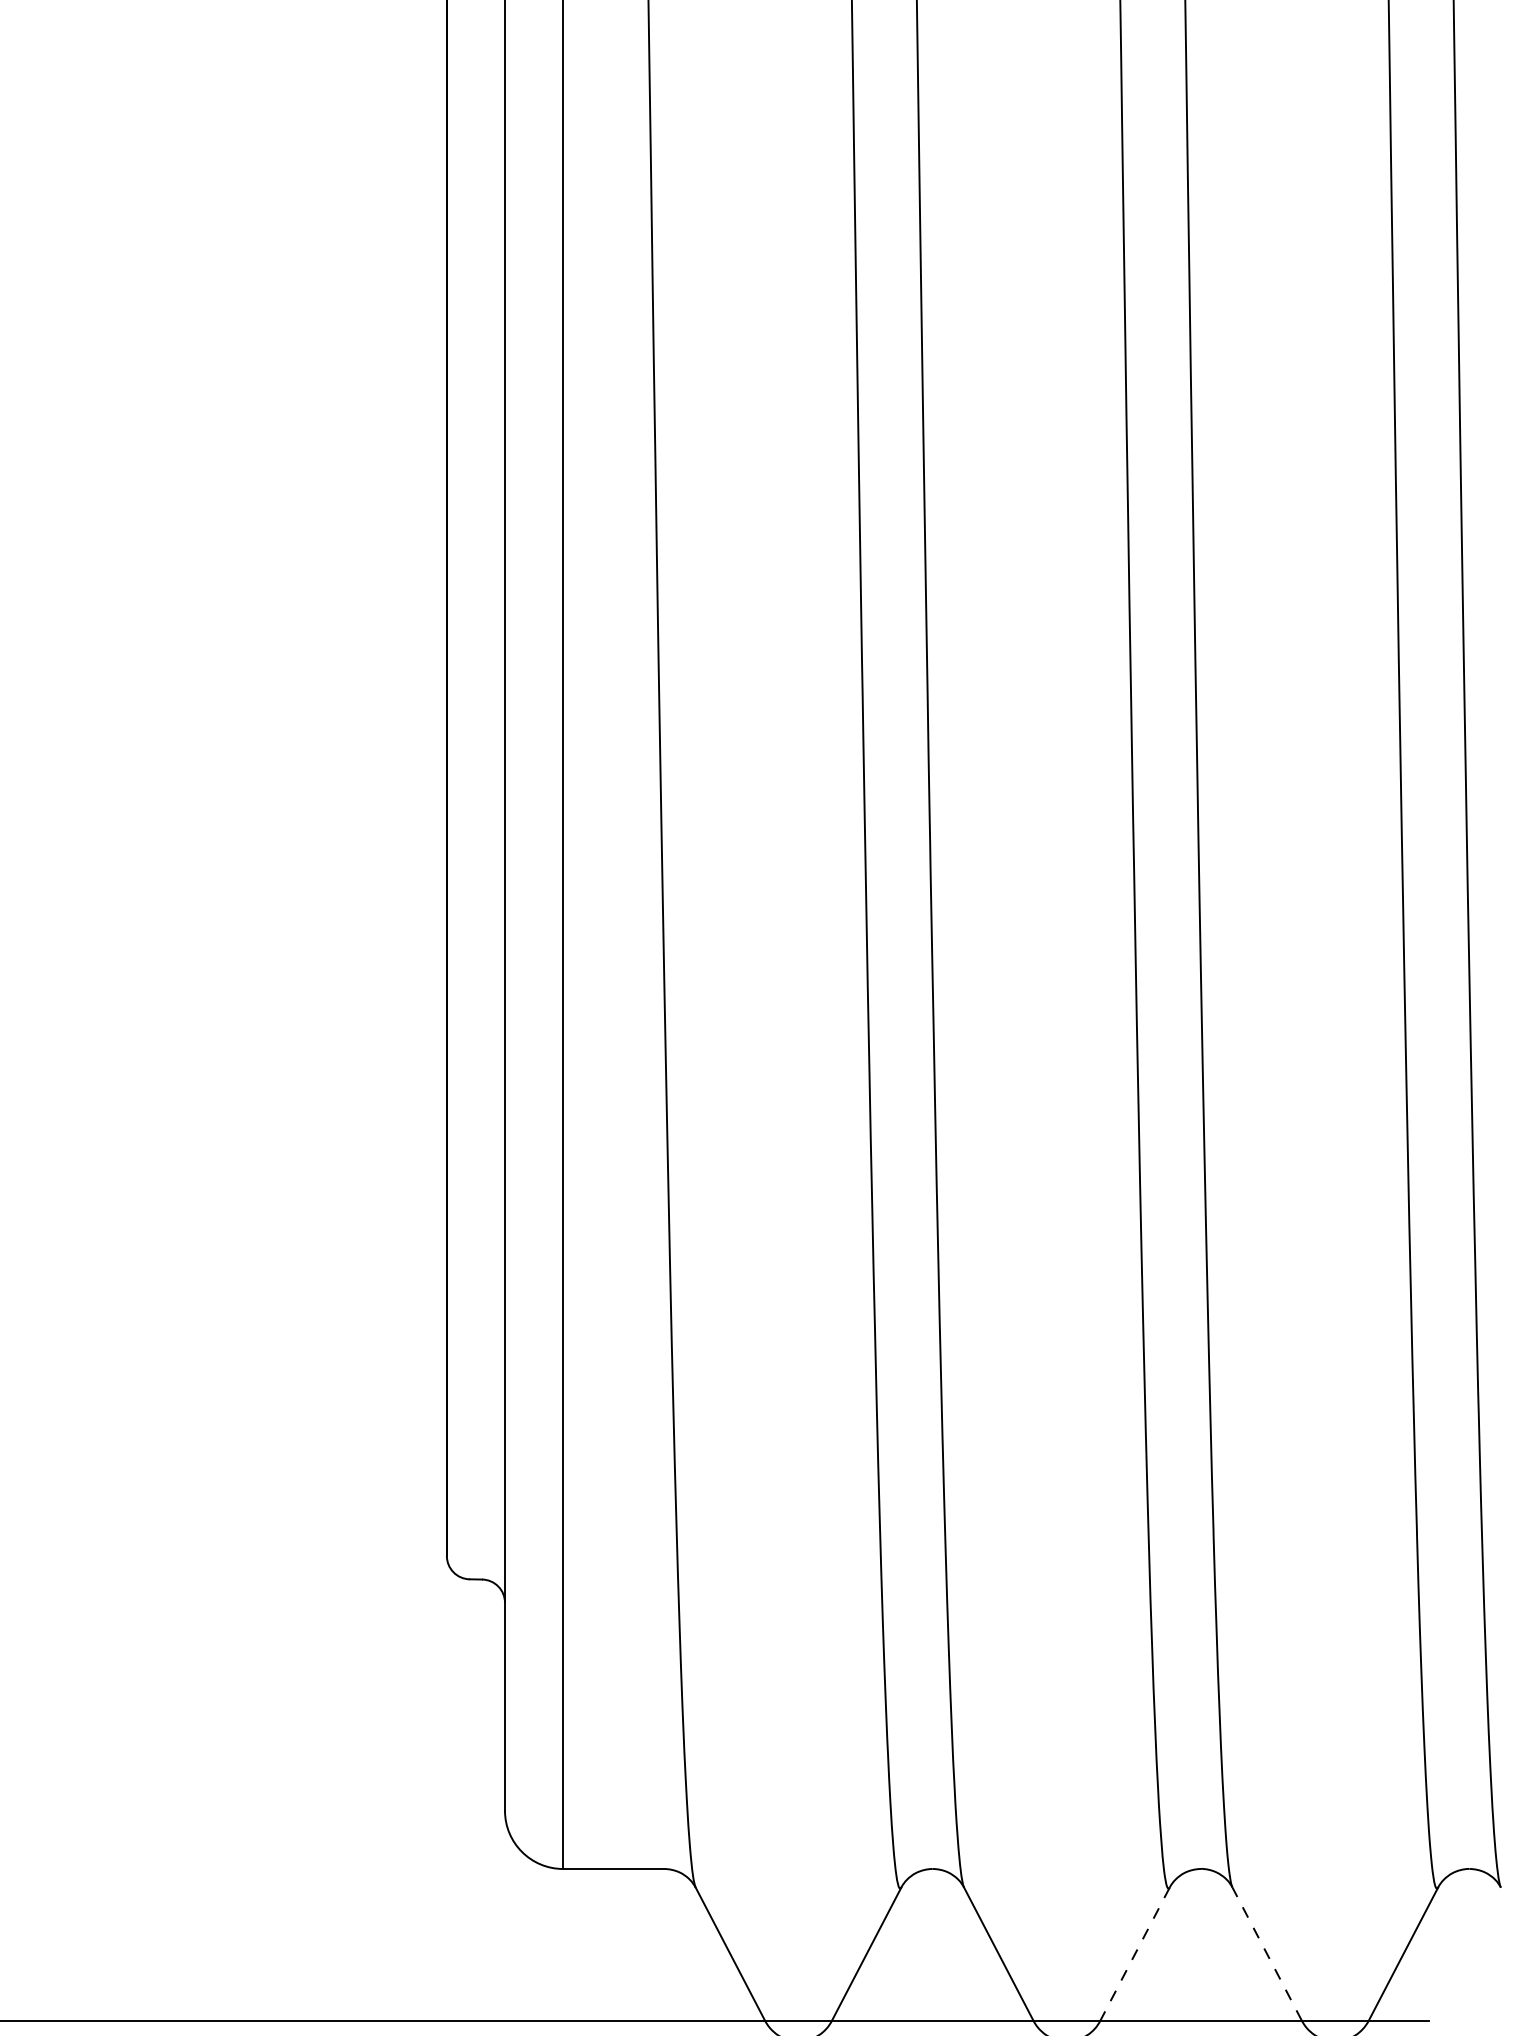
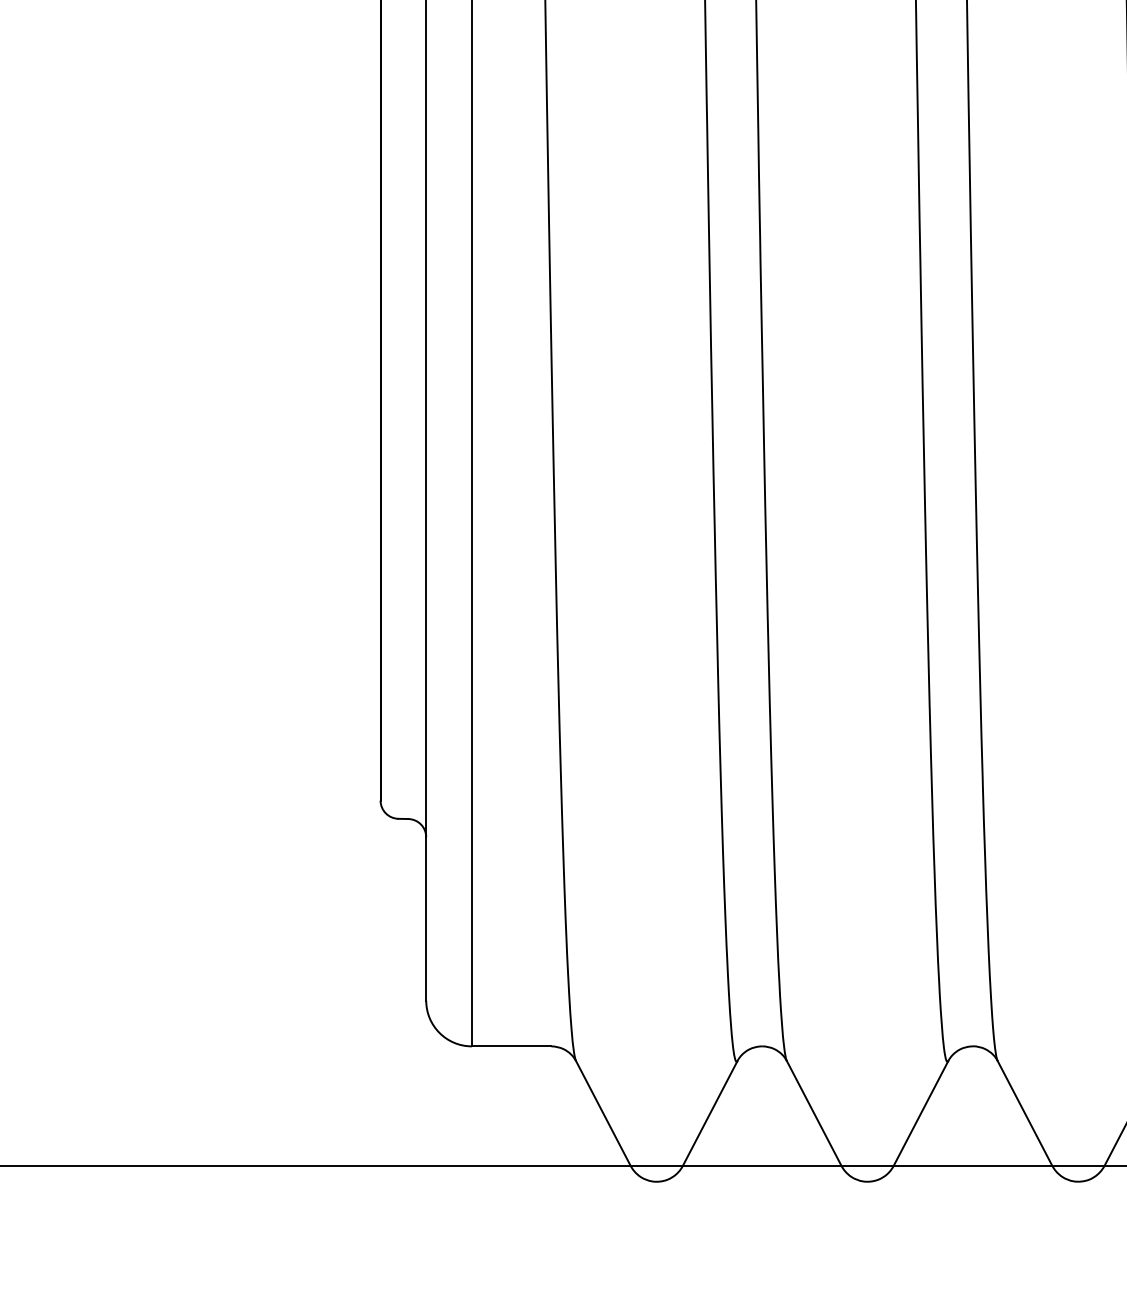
line: (1135, 1954) -> (921, 1113), dashed -> solid
line: (1267, 1954) -> (1025, 1113), dashed -> solid

